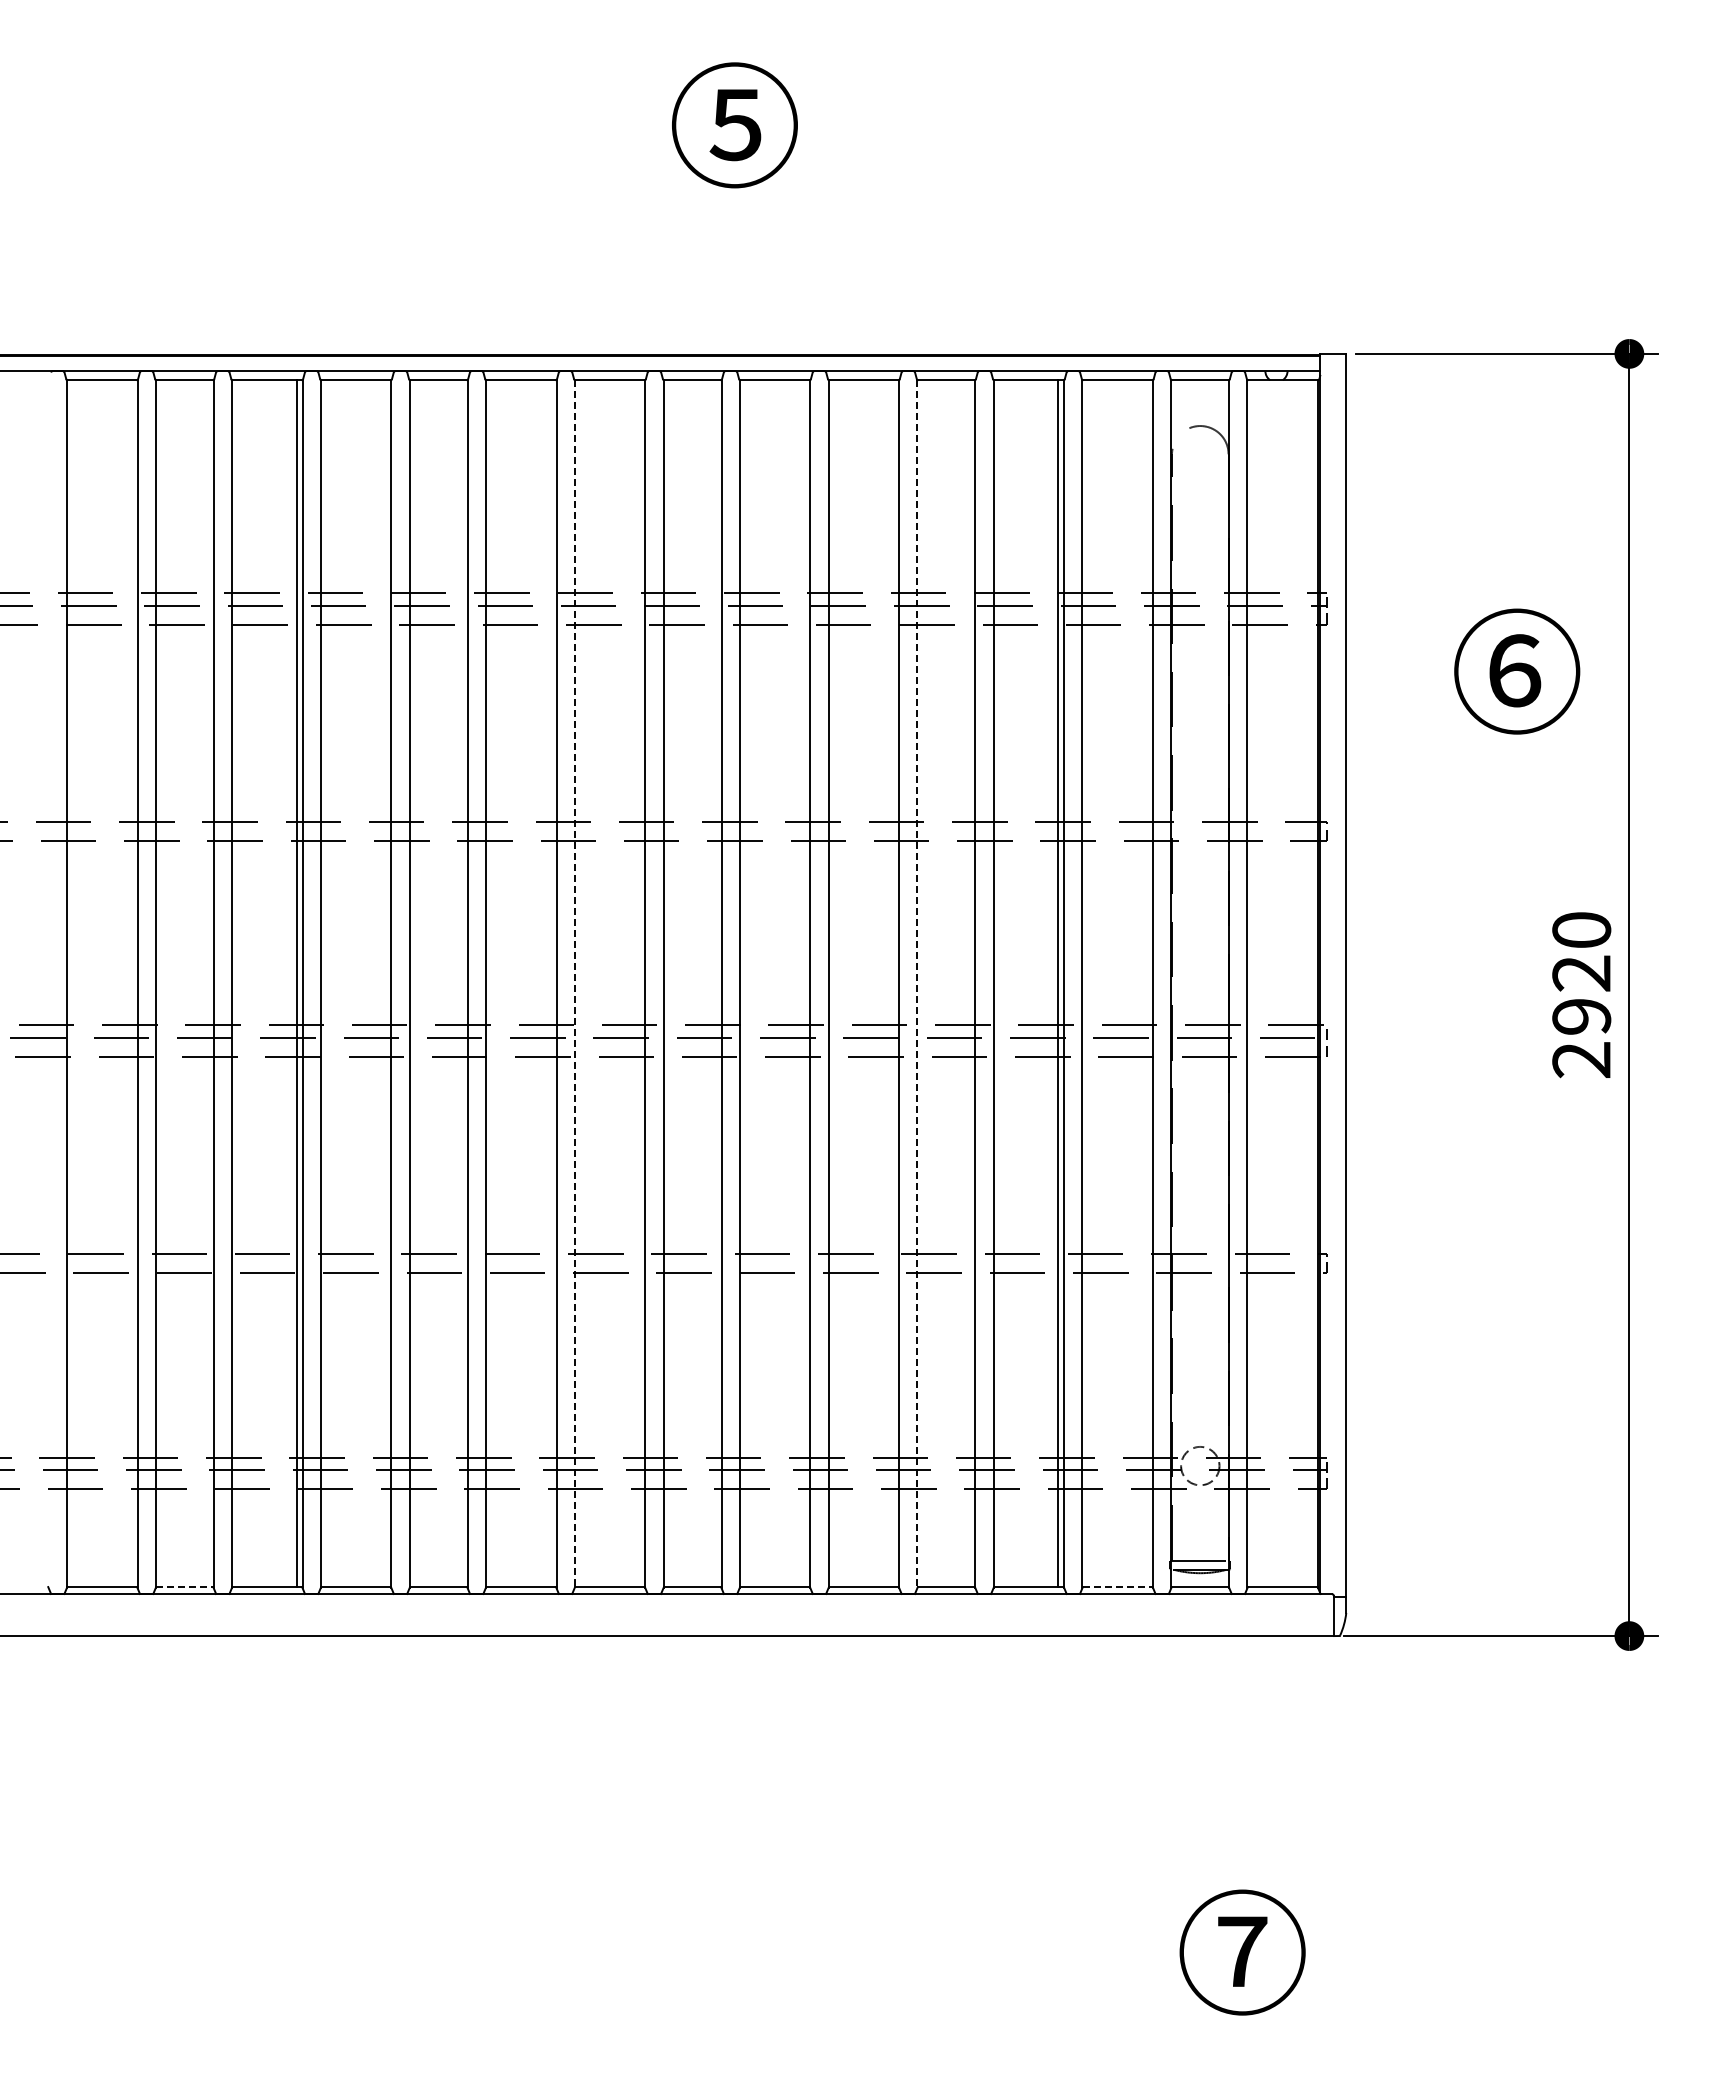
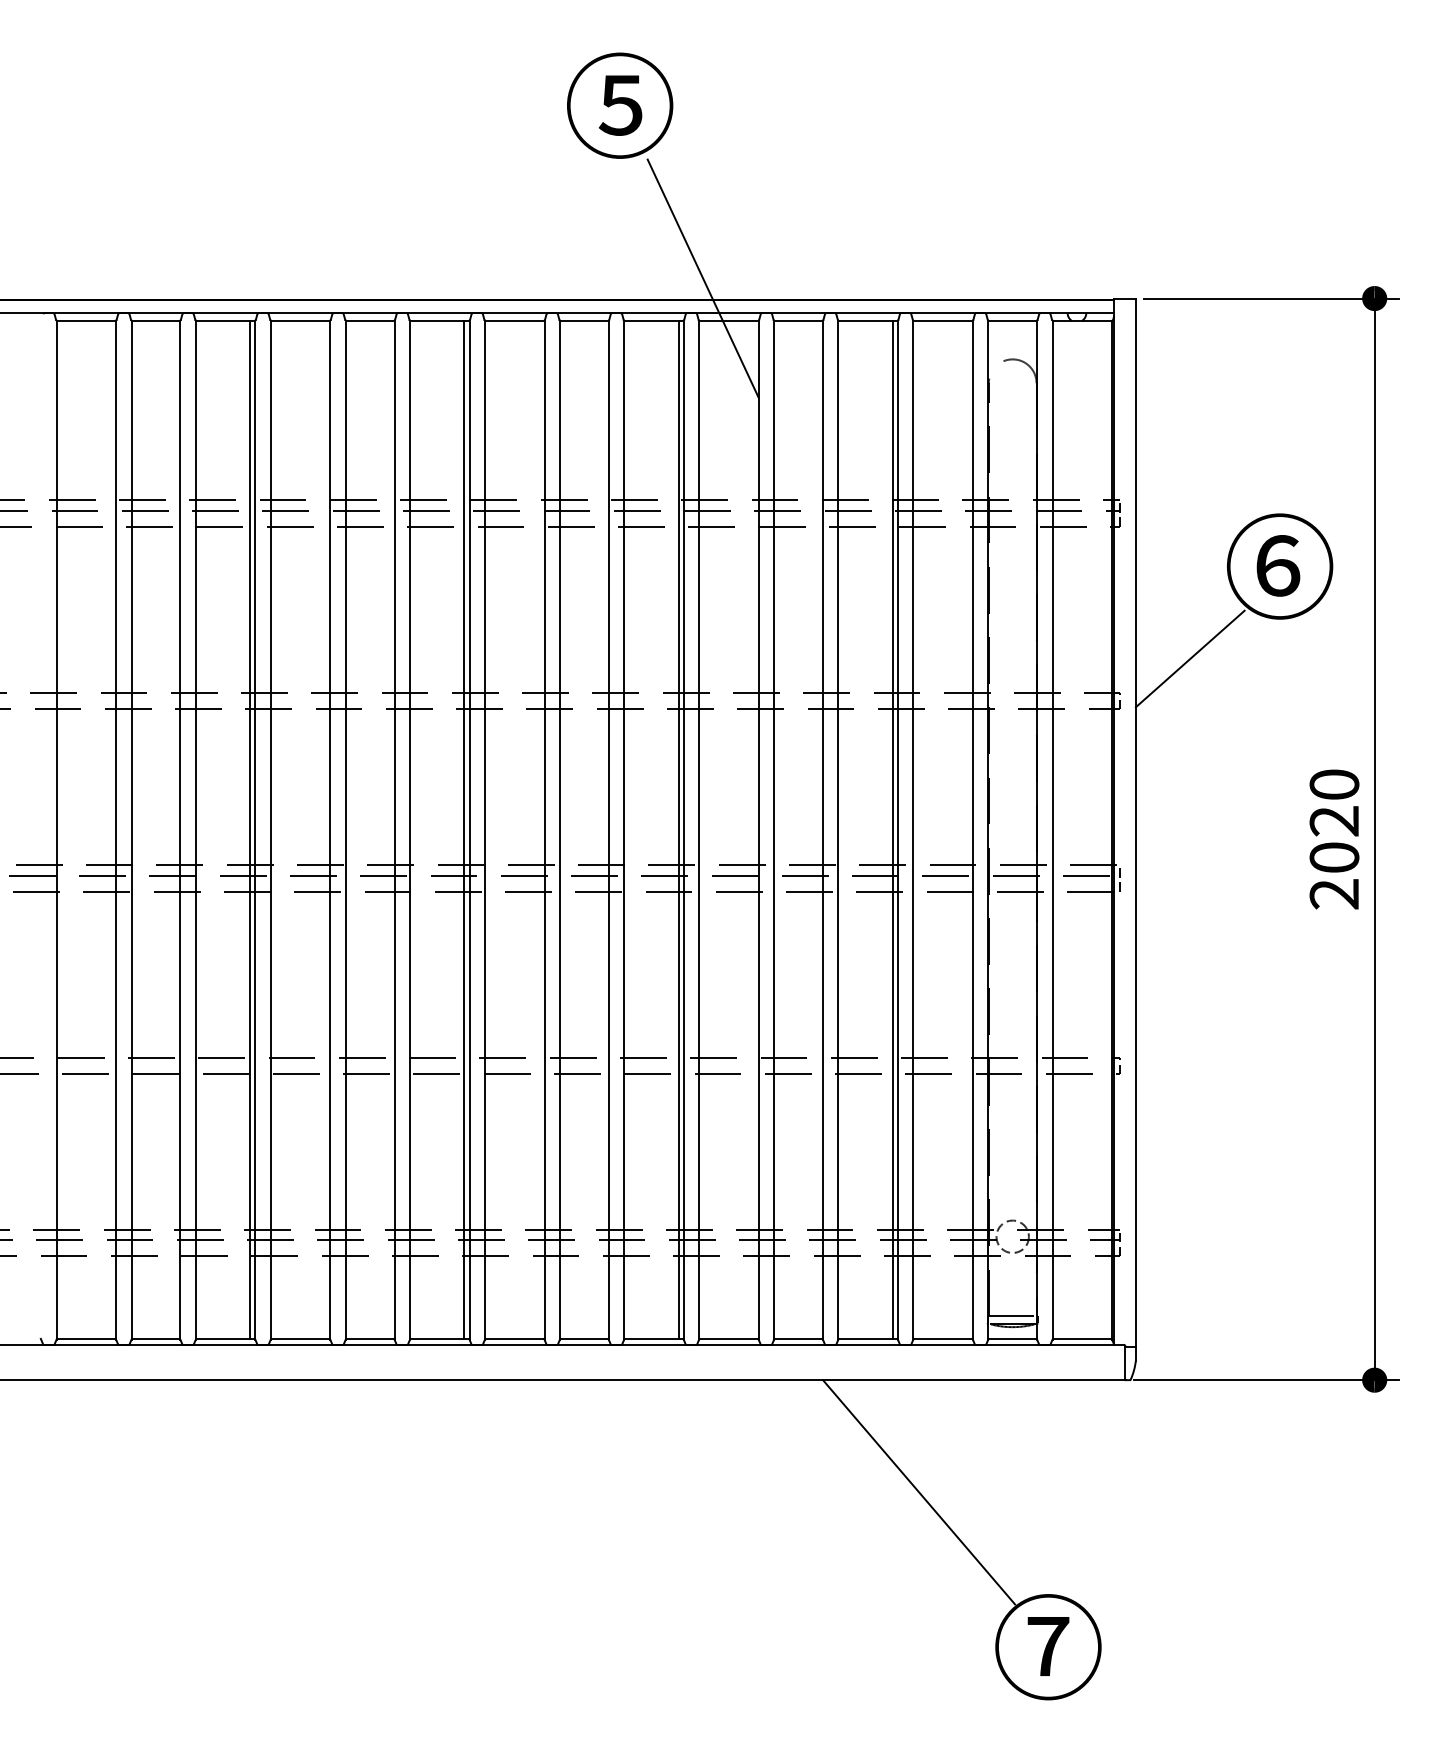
line: (833, 330) -> (703, 278), added
line: (1410, 780) -> (1190, 658), added
line: (550, 983) -> (464, 829), added
line: (804, 983) -> (678, 829), added
line: (574, 984) -> (484, 830), dashed -> solid
line: (917, 984) -> (774, 830), dashed -> solid
text: (1581, 1016) -> (1334, 857), 2920 -> 2020
line: (184, 1587) -> (155, 1339), dashed -> solid
line: (1117, 1587) -> (942, 1339), dashed -> solid
line: (1089, 1768) -> (919, 1491), added

